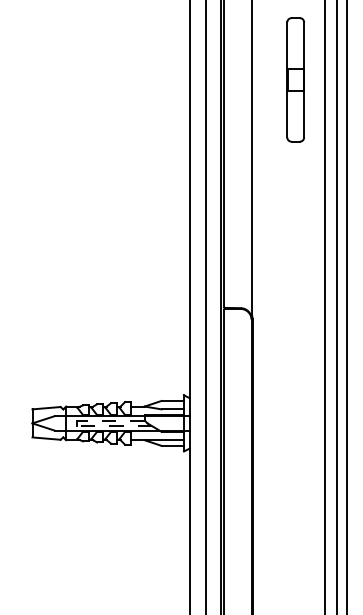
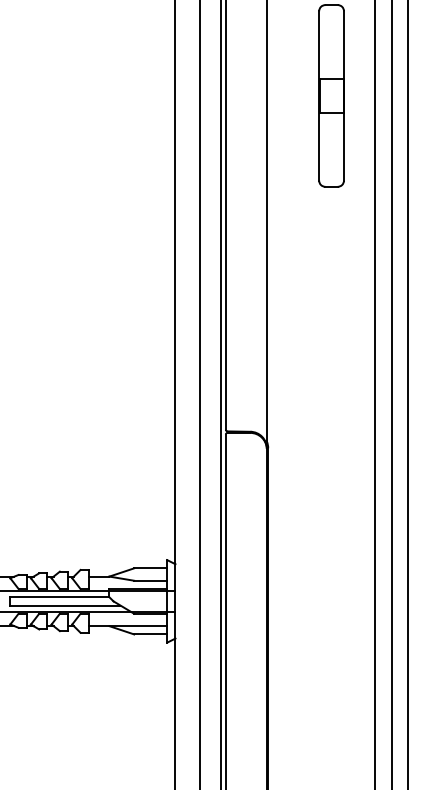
line: (111, 420) -> (60, 597), dashed -> solid
line: (114, 426) -> (64, 605), dashed -> solid

